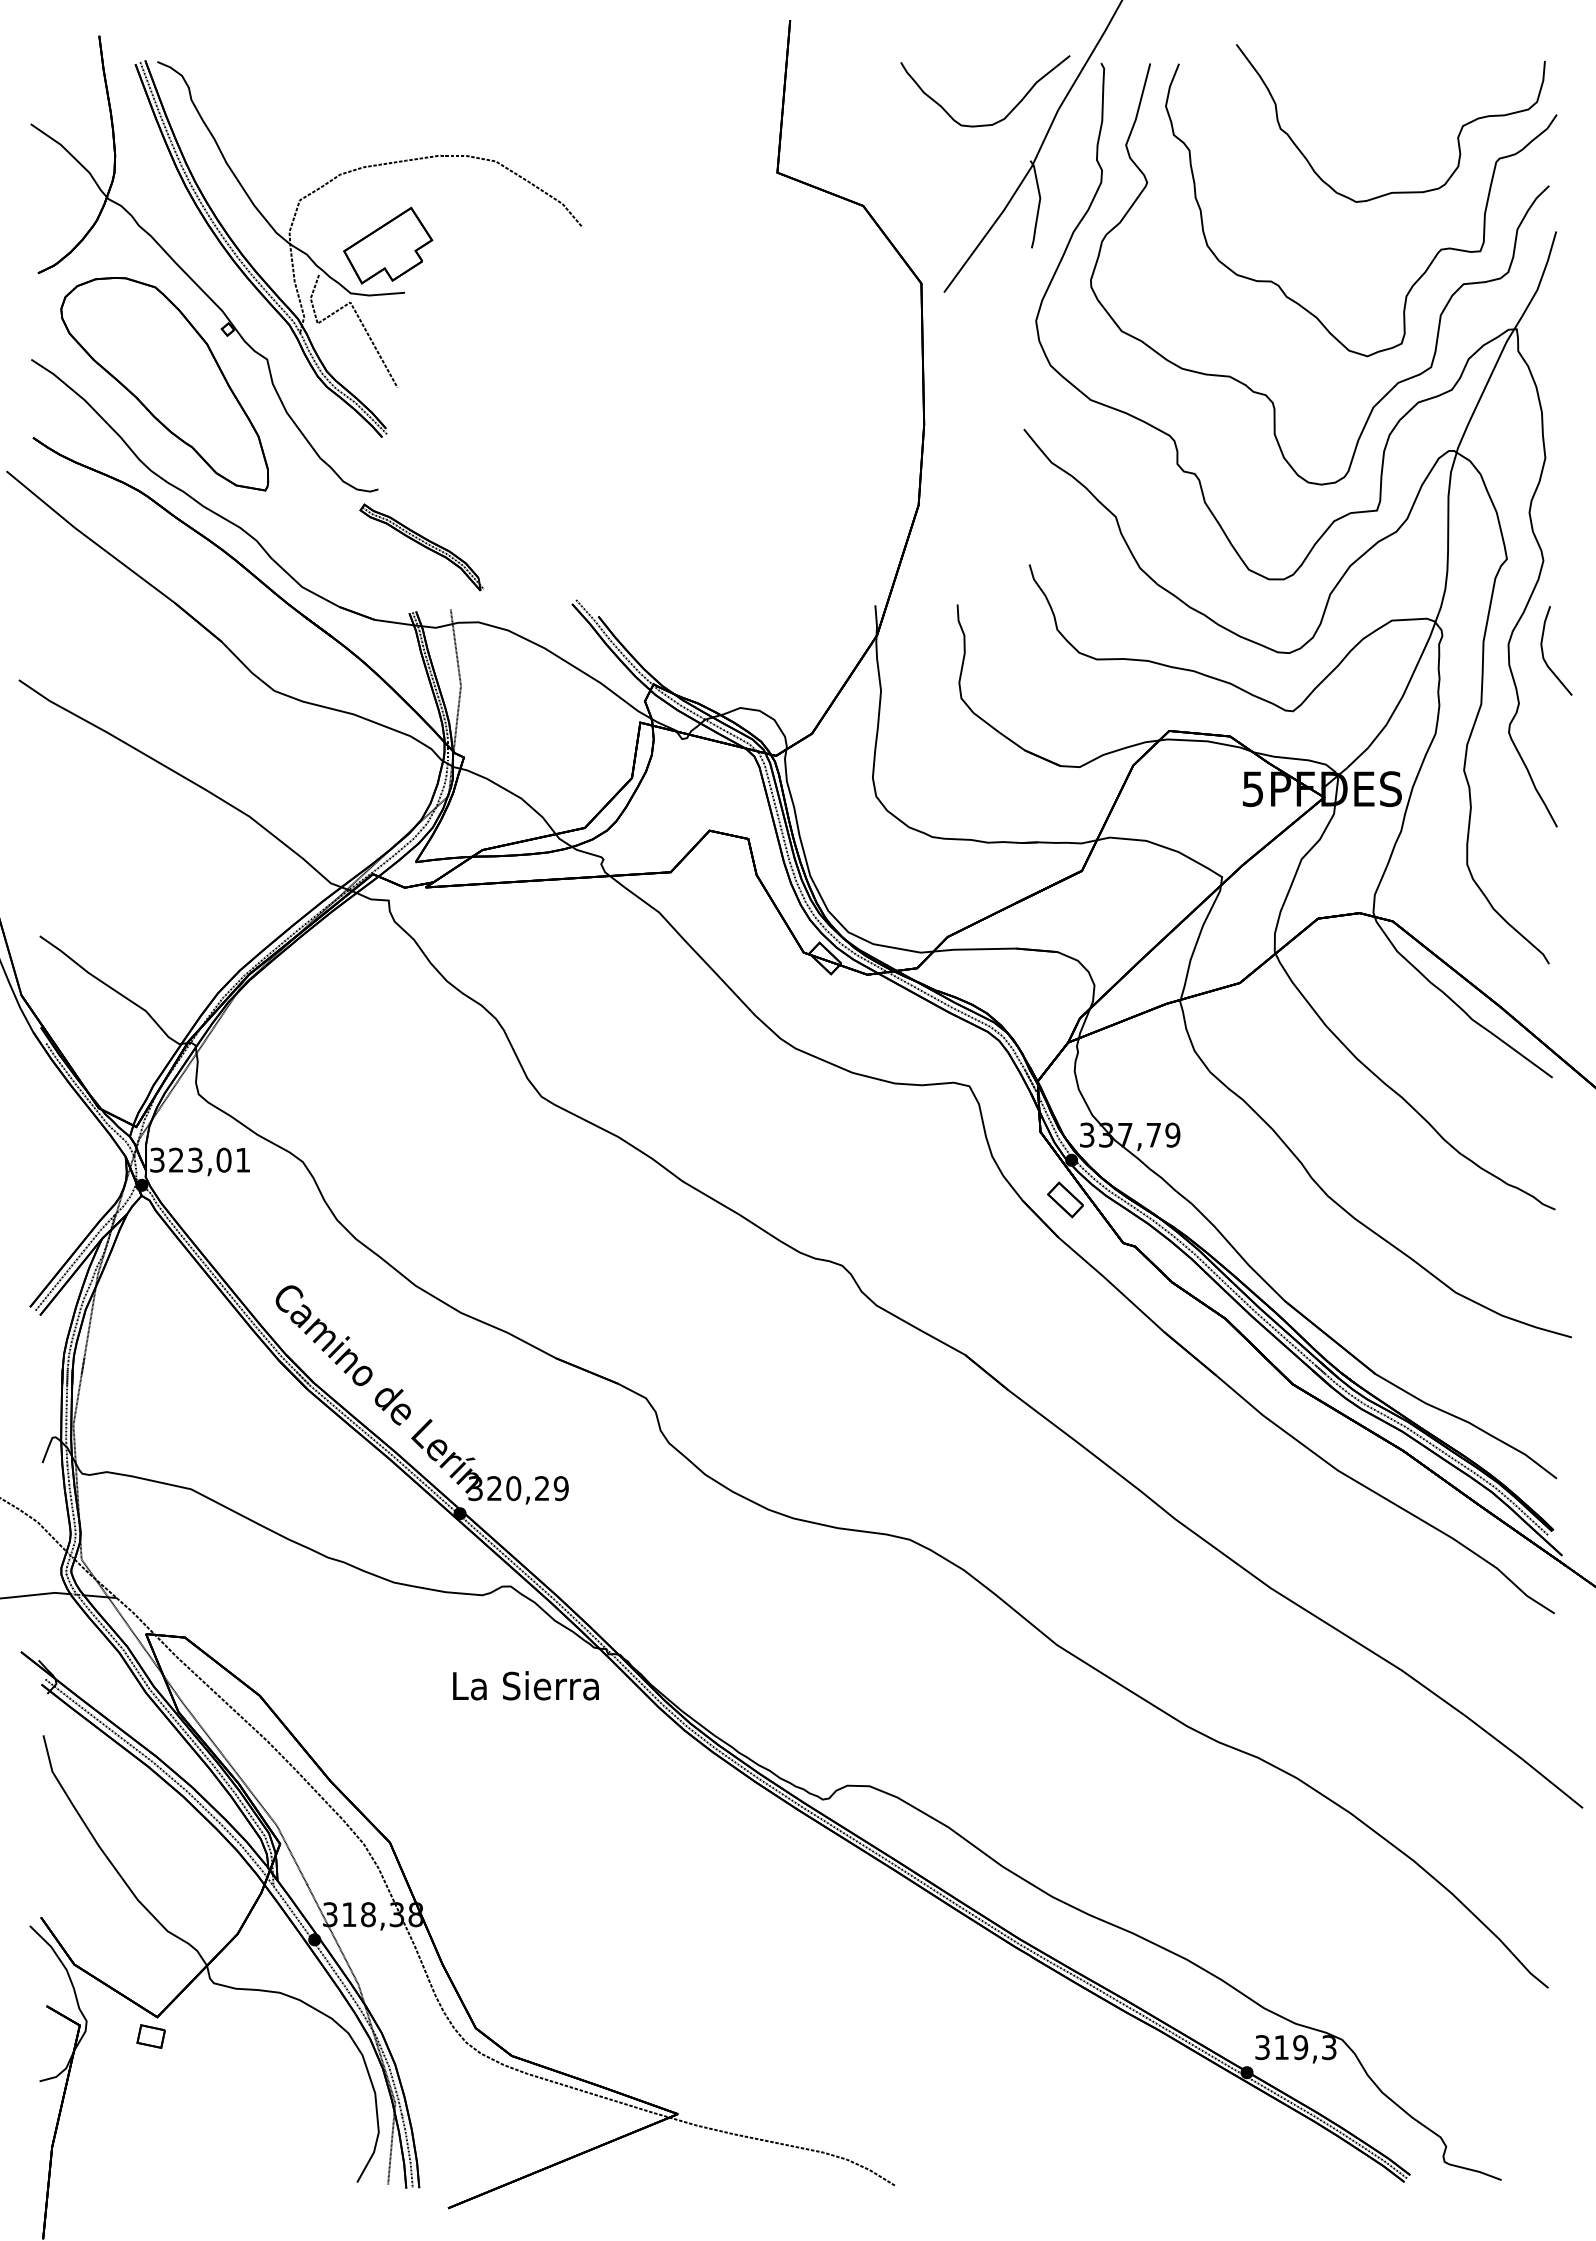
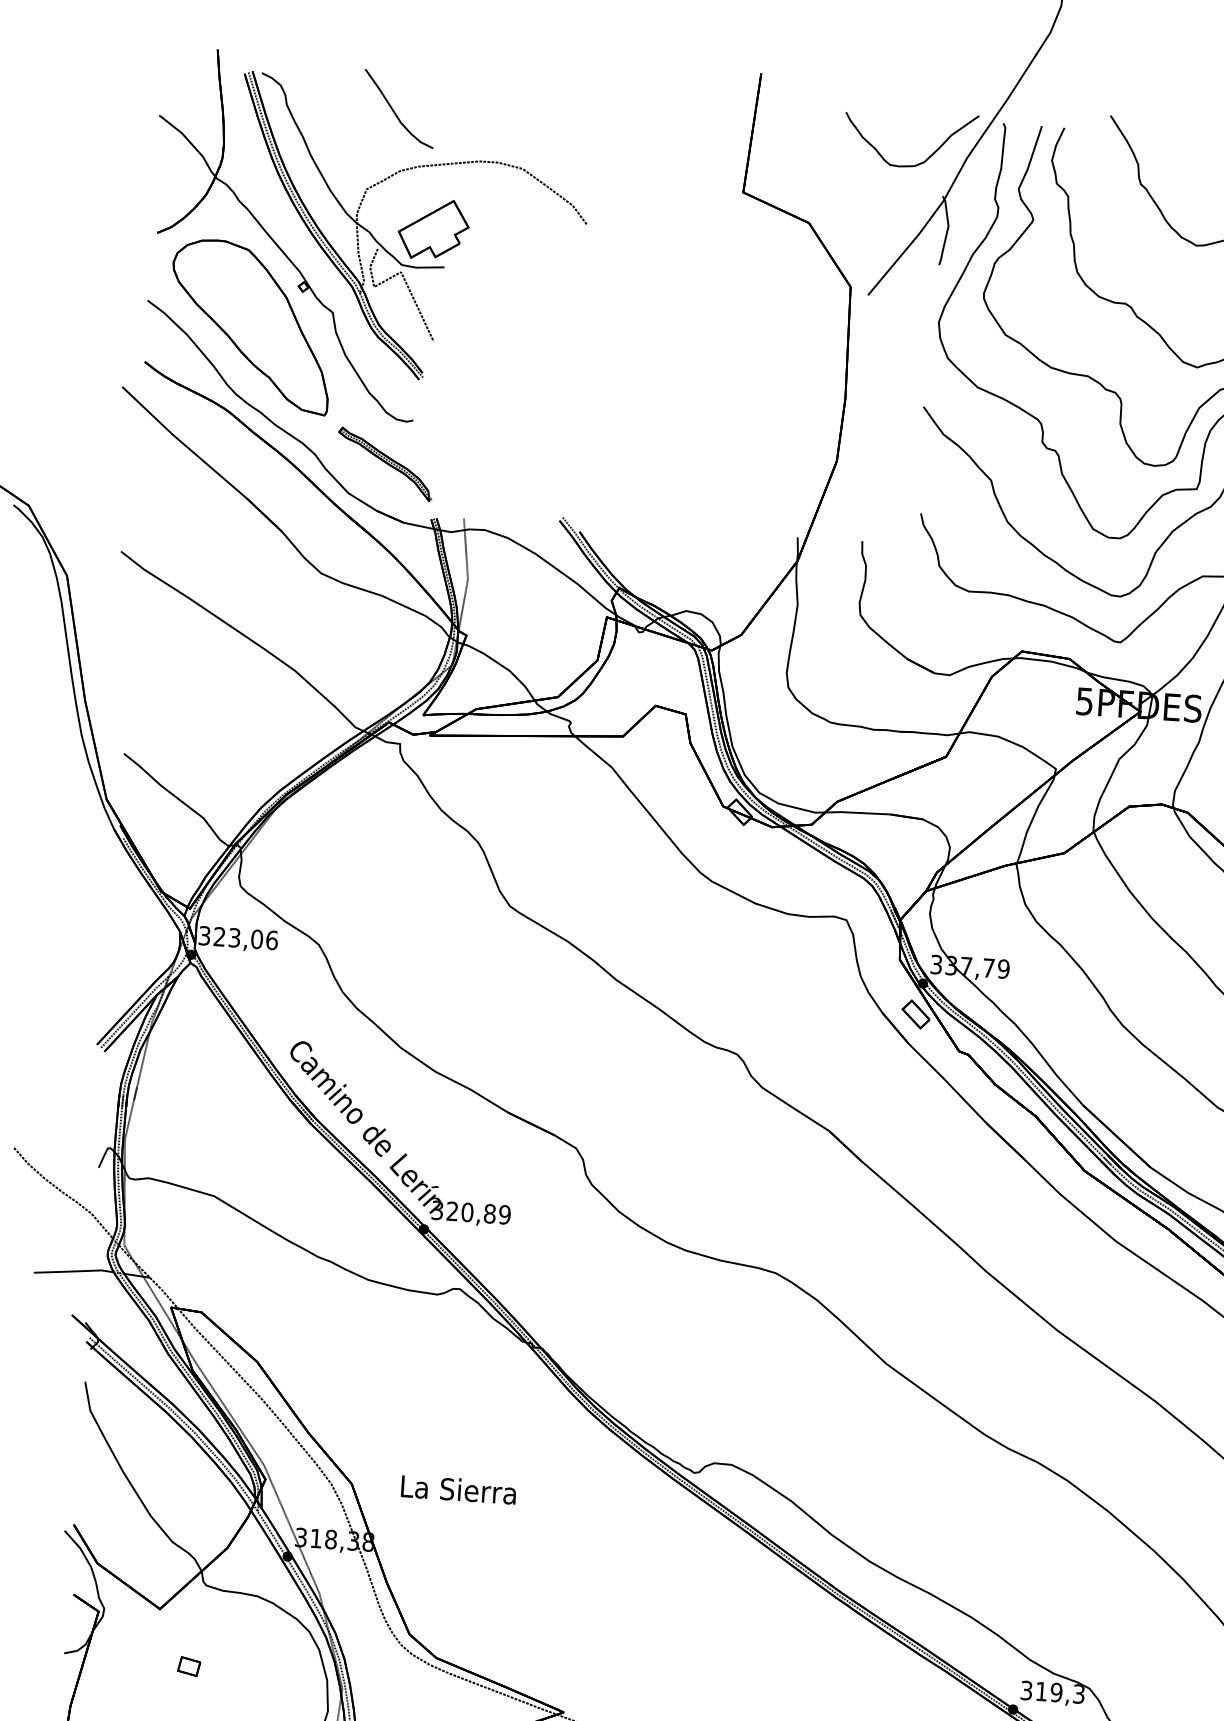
part: (327, 97) -> (393, 109), added
part: (421, 547) -> (385, 464), moved
text: (242, 1159) -> (271, 939), 323,01 -> 323,06
text: (541, 1488) -> (489, 1213), 320,29 -> 320,89
text: (525, 1685) -> (458, 1489), moved
part: (150, 2036) -> (188, 1666), moved

